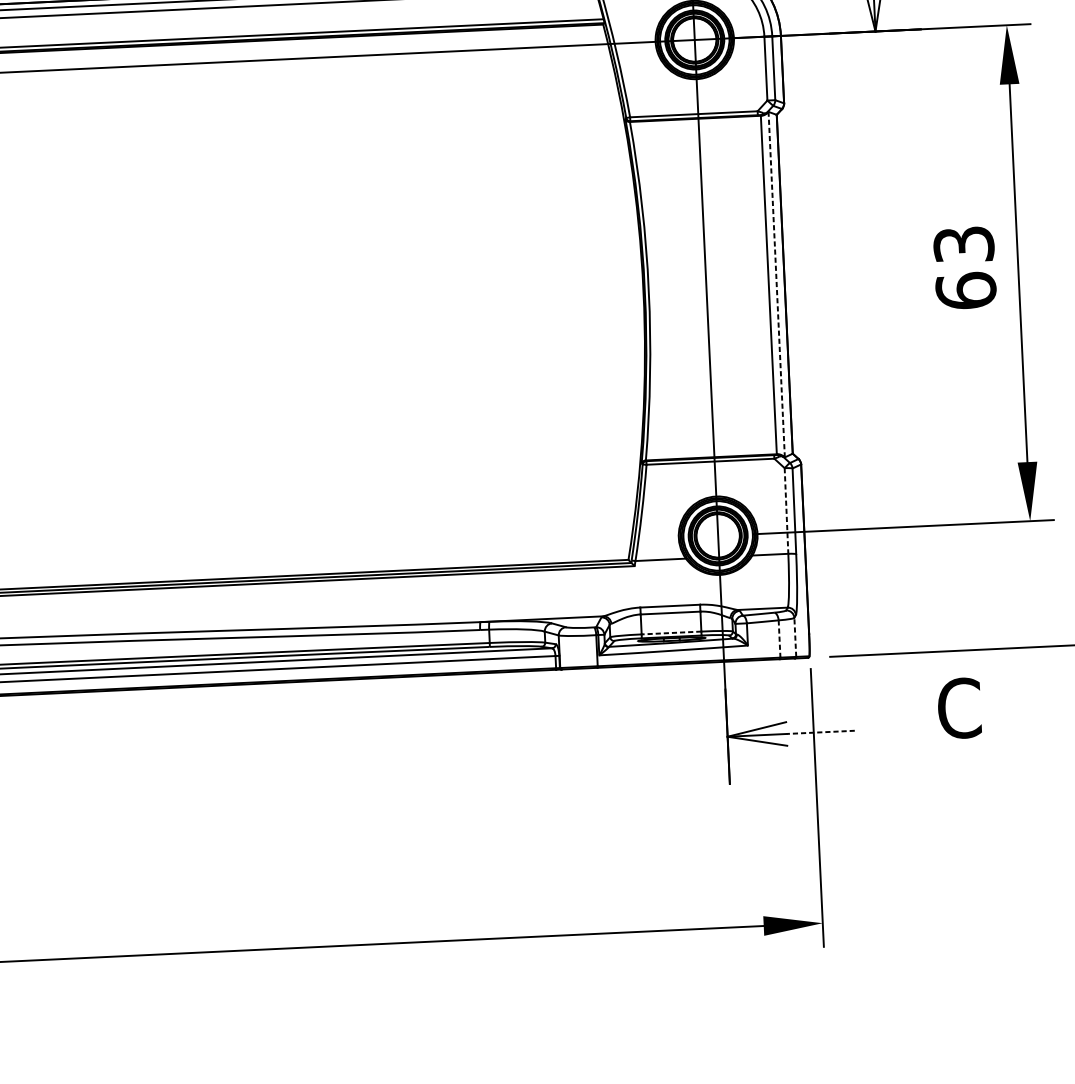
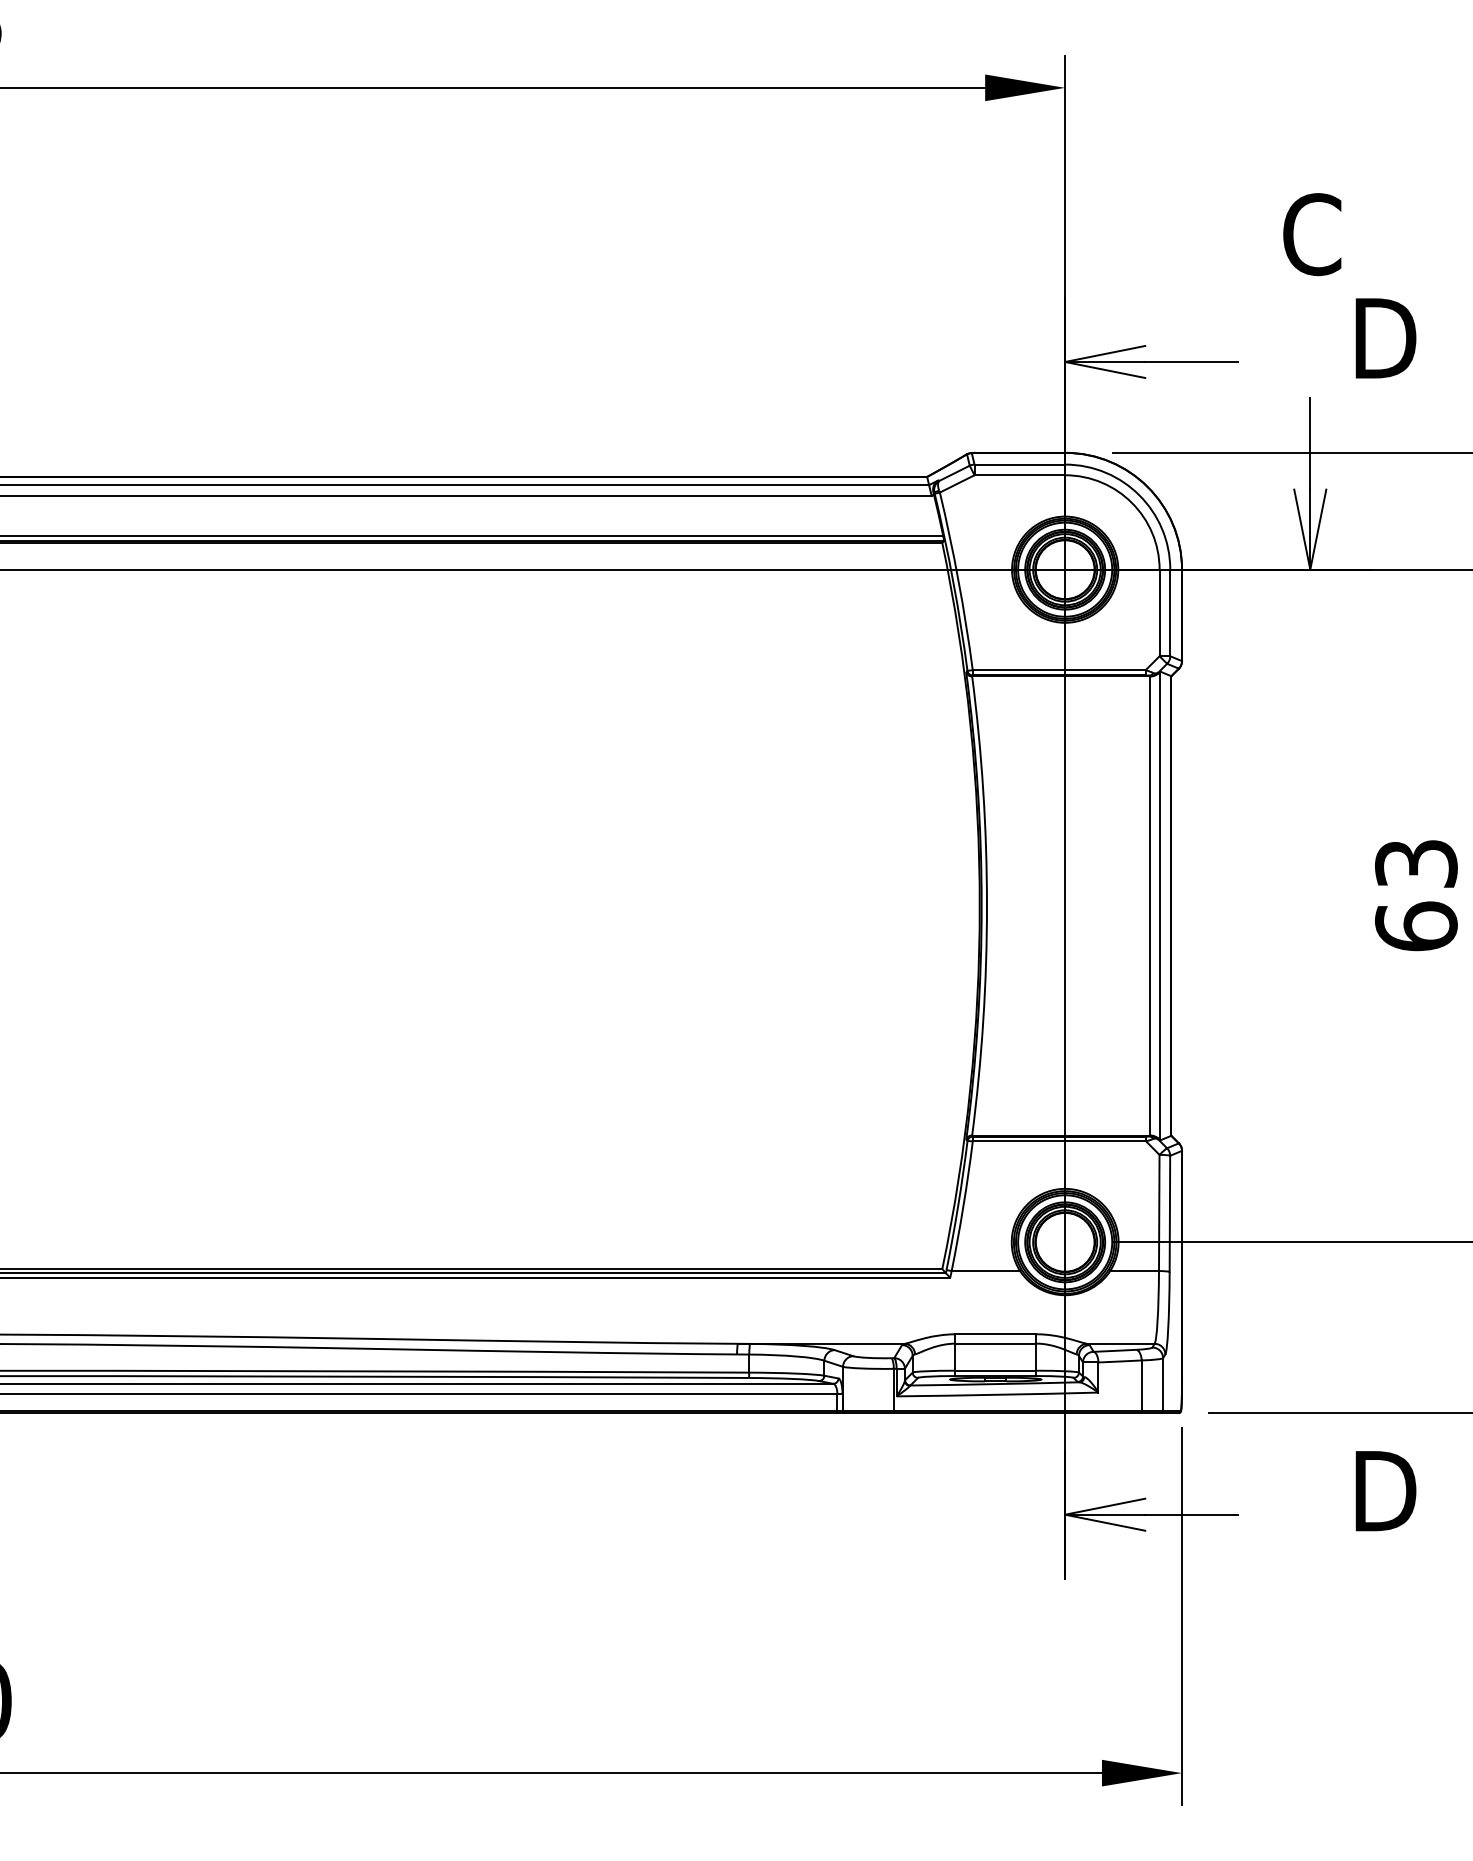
line: (776, 284) -> (1160, 905), dashed -> solid
line: (786, 511) -> (1159, 1213), dashed -> solid
line: (671, 632) -> (995, 1370), dashed -> solid
line: (795, 637) -> (1163, 1384), dashed -> solid
line: (779, 639) -> (1141, 1386), dashed -> solid
text: (961, 707) -> (1383, 1490), C -> D
line: (820, 732) -> (1190, 1514), dashed -> solid

